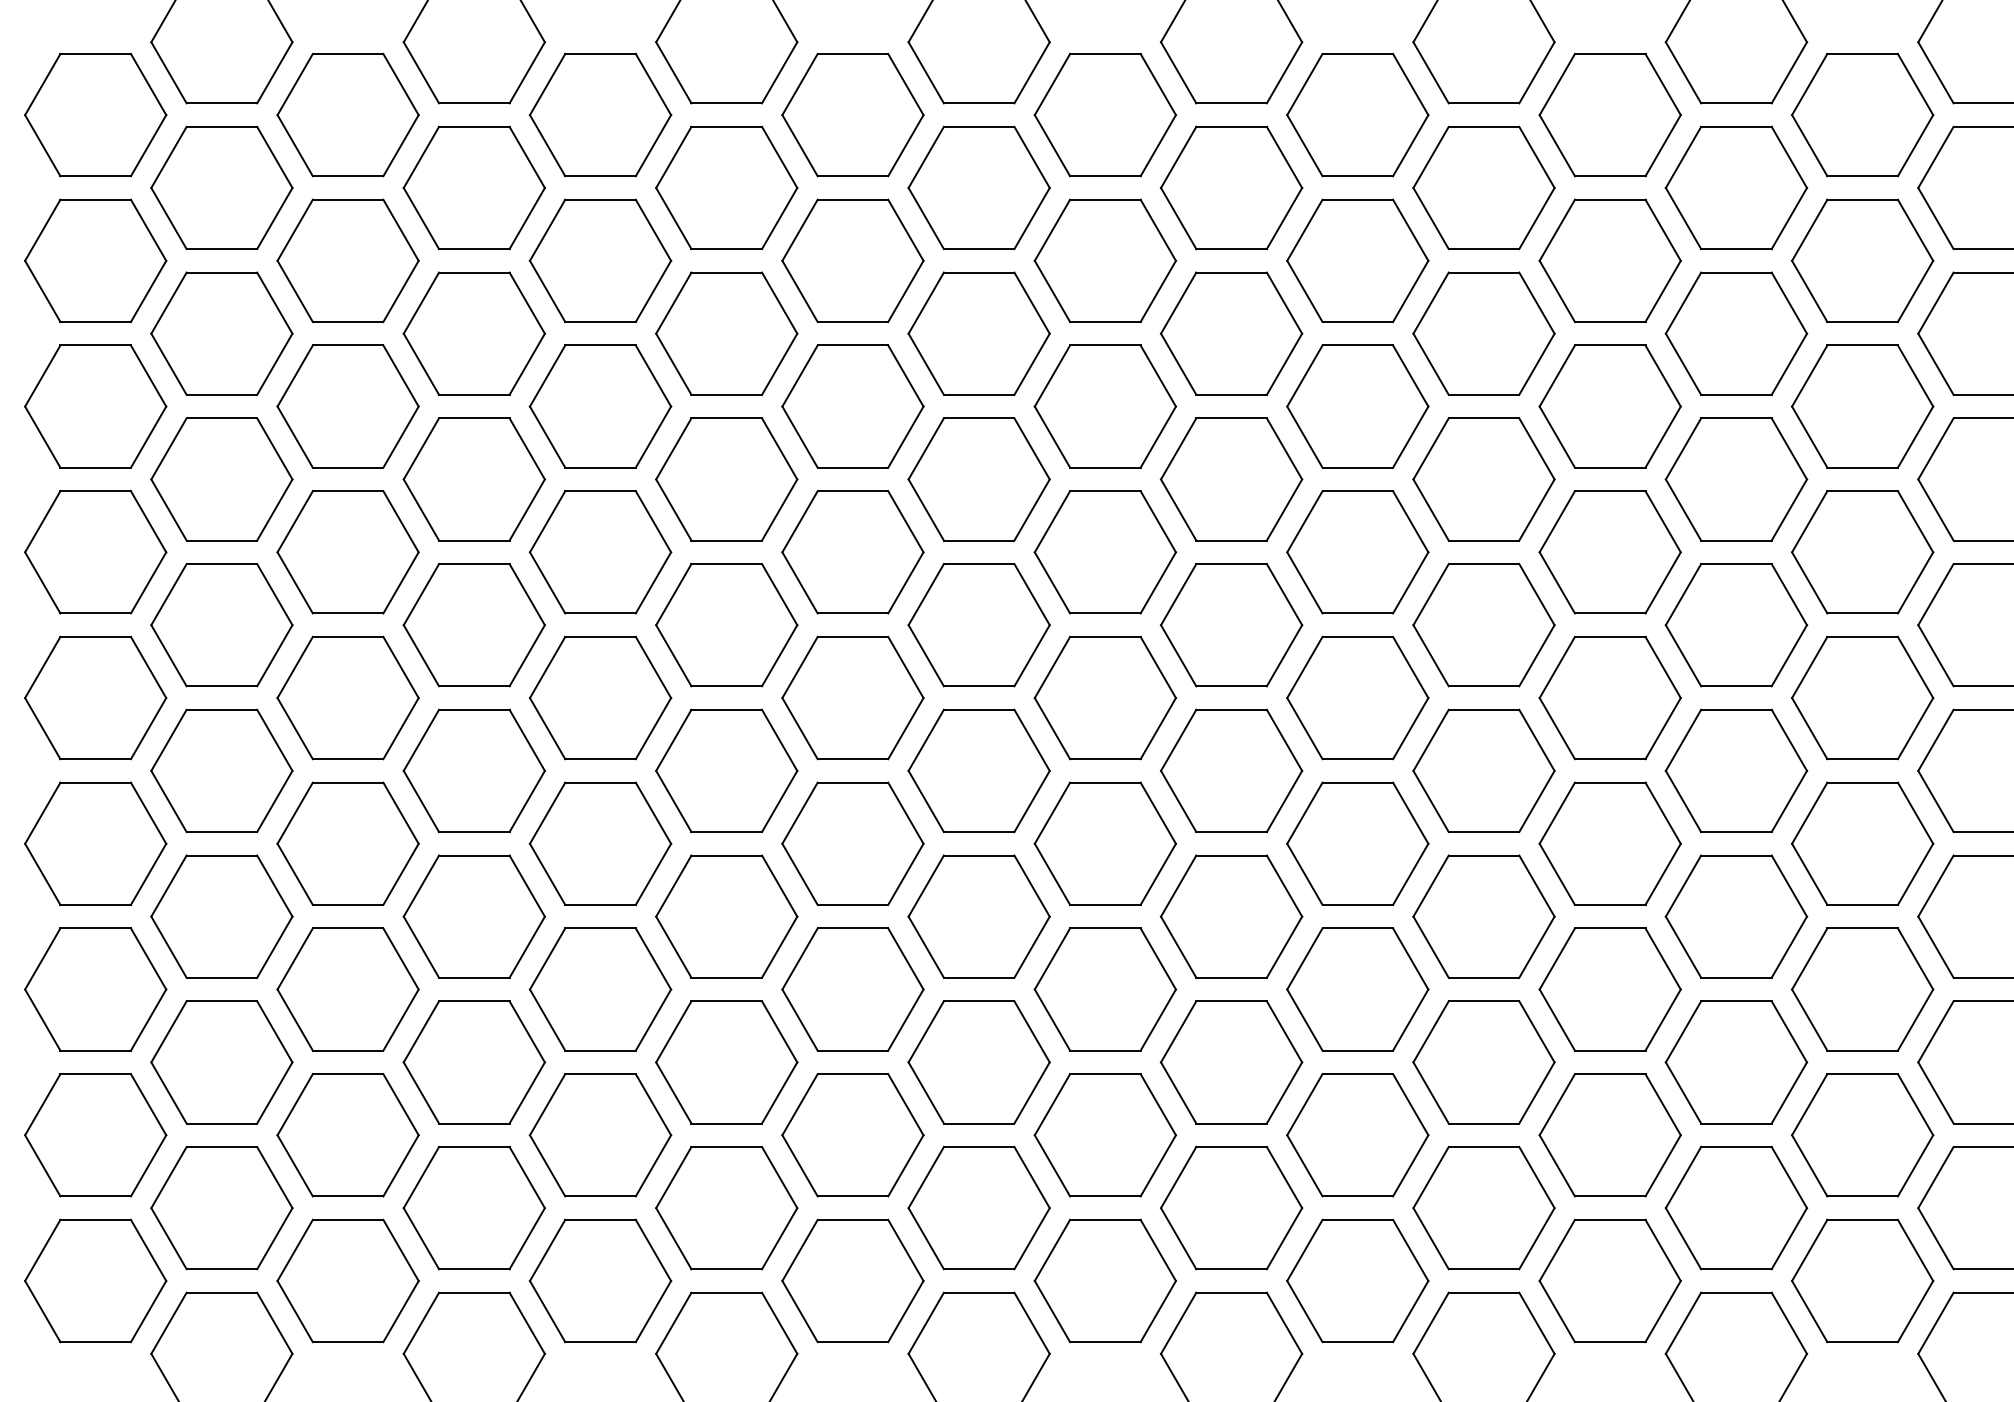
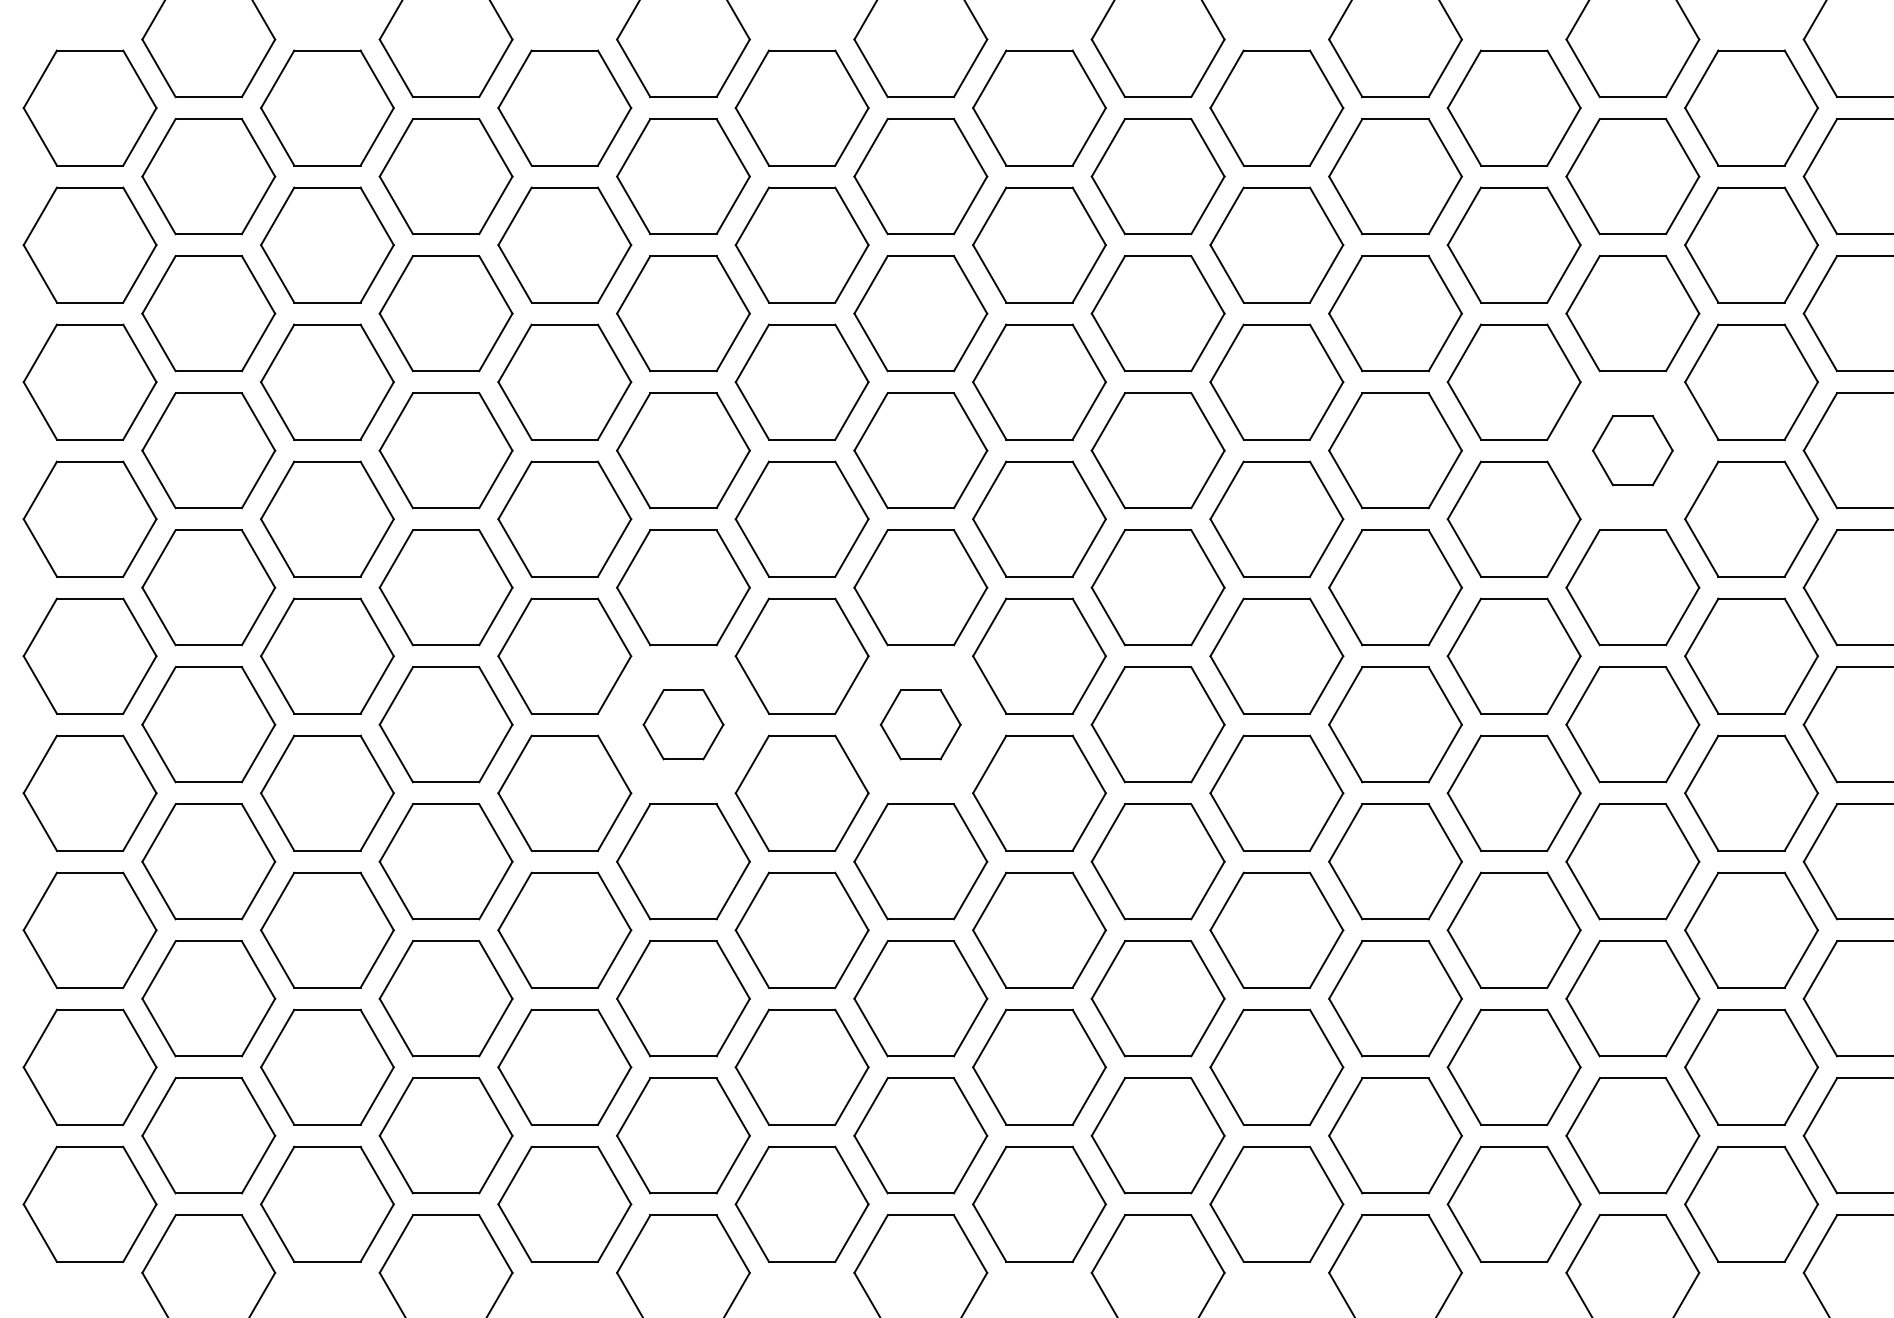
part: (1736, 479) -> (1632, 450), size x0.6
part: (726, 770) -> (683, 724), size x0.6
part: (978, 770) -> (920, 724), size x0.6

